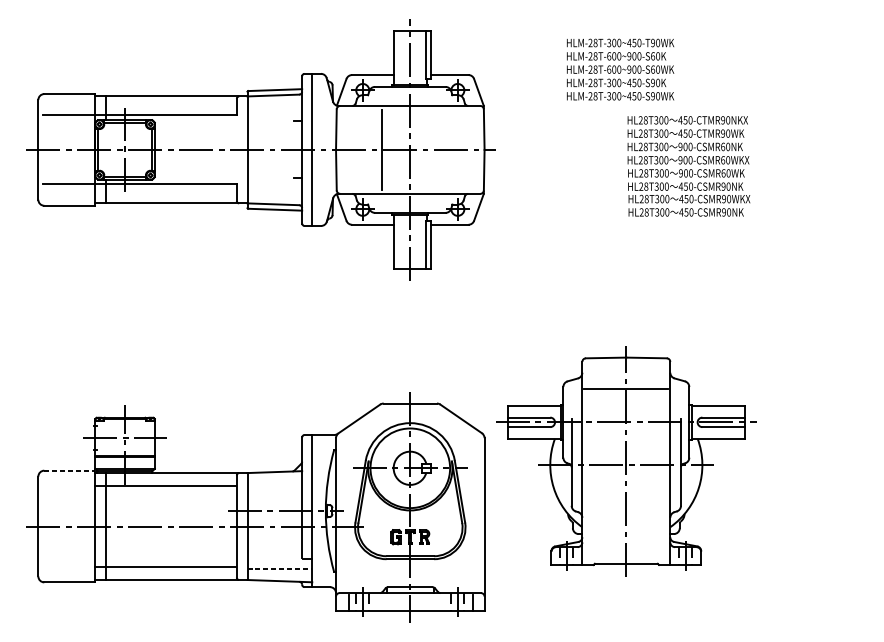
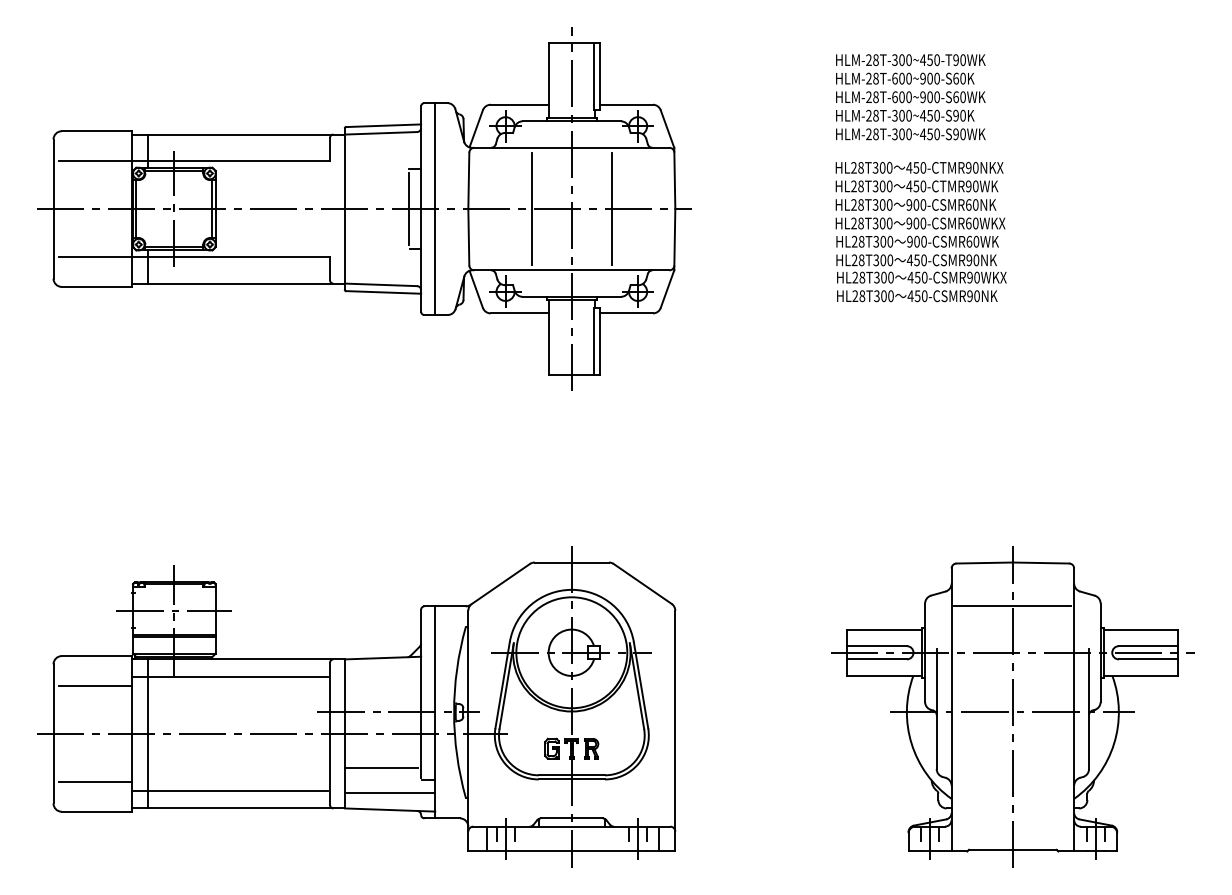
text: (620, 69) -> (910, 97), moved
line: (438, 149) -> (611, 208), added
line: (293, 150) -> (409, 209), added
text: (688, 166) -> (920, 232), moved
part: (626, 460) -> (1012, 706), moved
line: (69, 470) -> (97, 656), dashed -> solid
line: (68, 491) -> (95, 685), added
line: (273, 550) -> (380, 767), added
line: (68, 560) -> (95, 781), added
line: (280, 568) -> (390, 792), dashed -> solid

